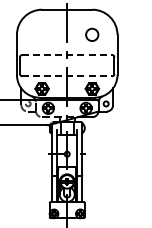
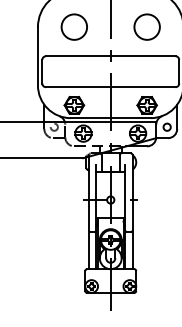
circle: (41, 34) -> (73, 26), added
circle: (91, 34) -> (145, 26), size x1.43
line: (67, 54) -> (111, 55), dashed -> solid
line: (67, 76) -> (111, 87), dashed -> solid

